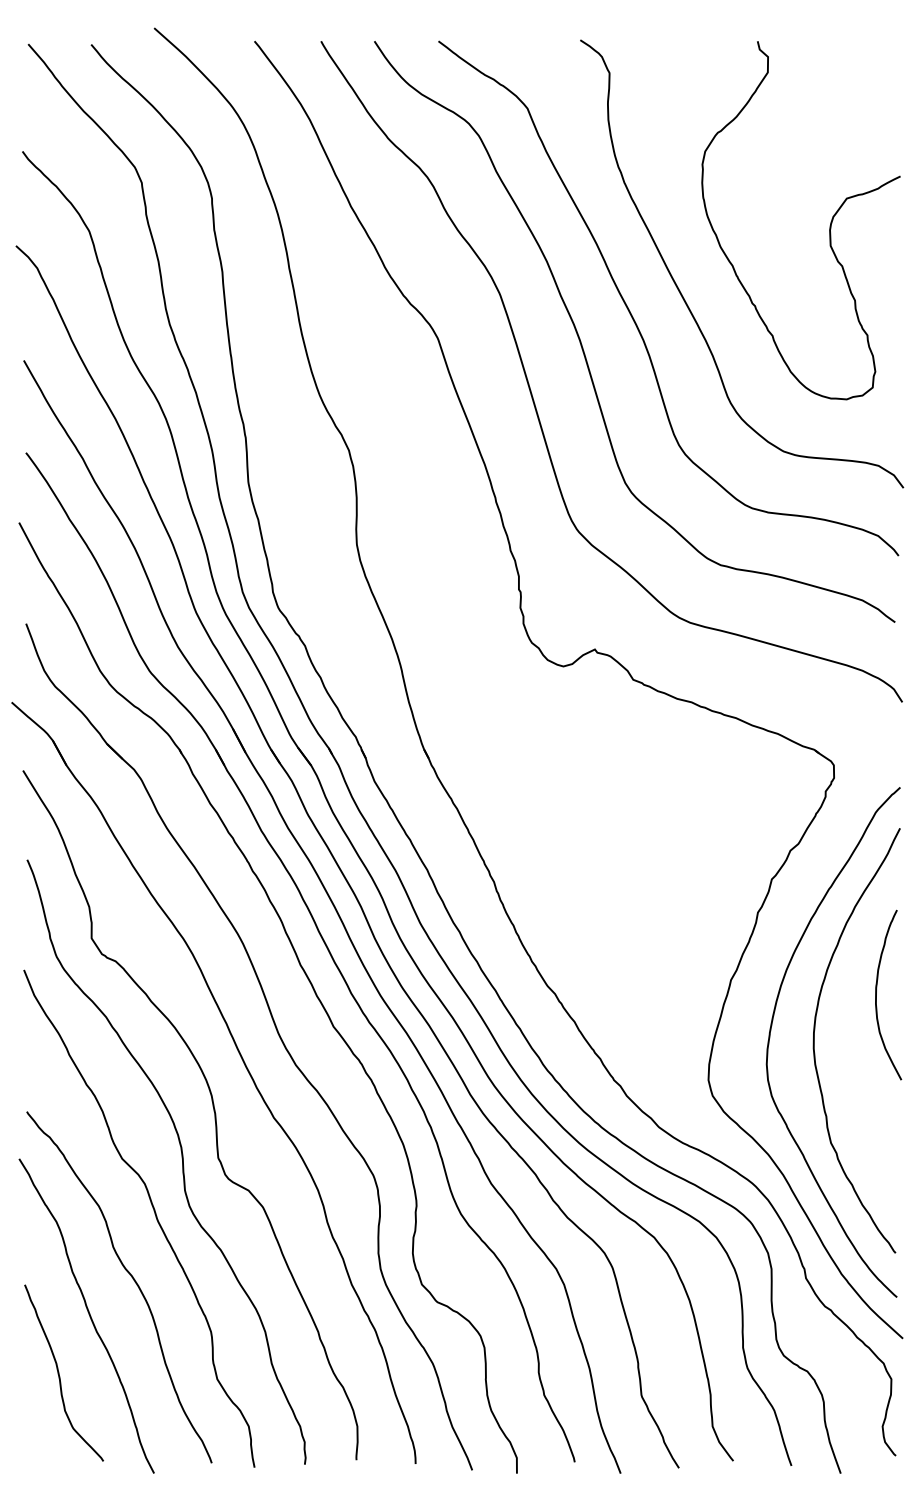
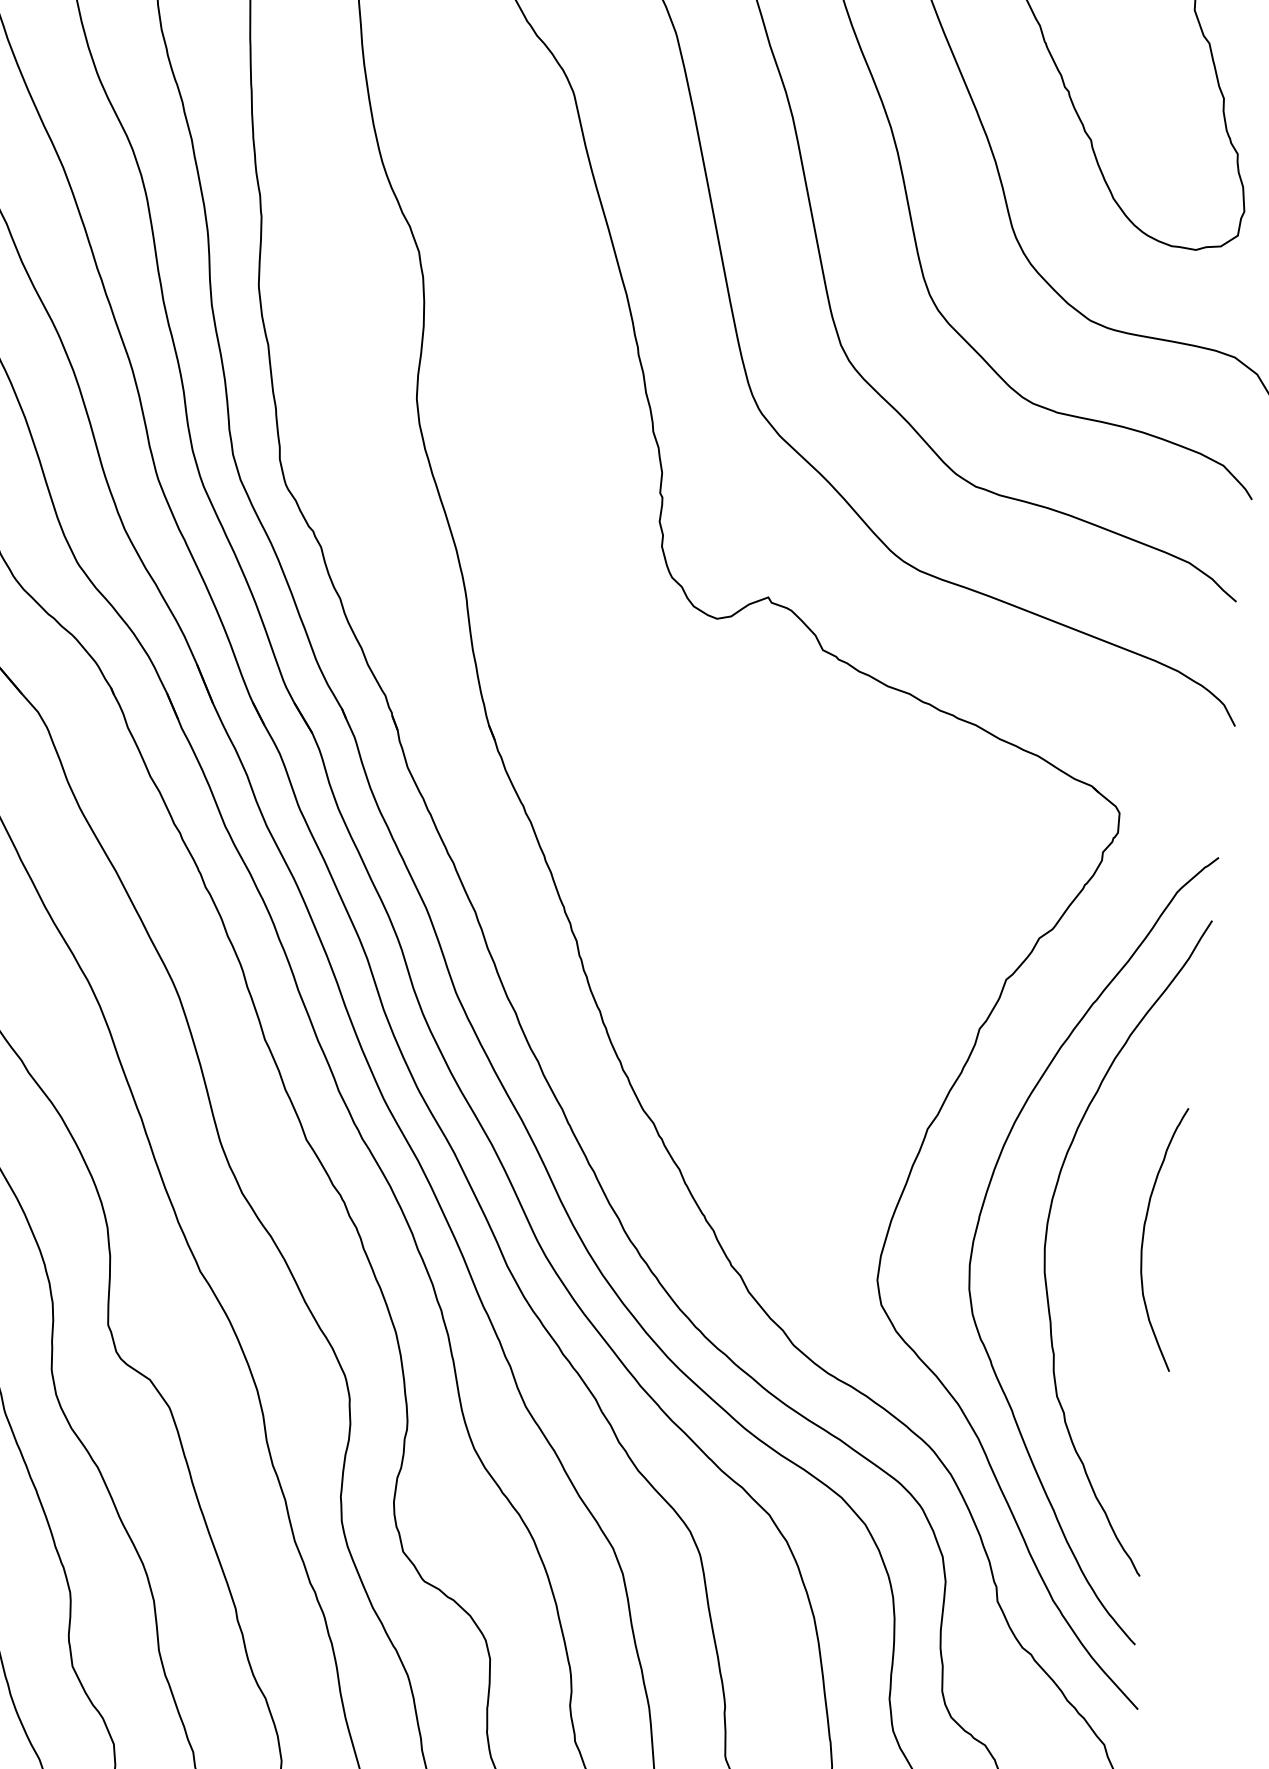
curve: (876, 994) -> (1143, 1235), moved

